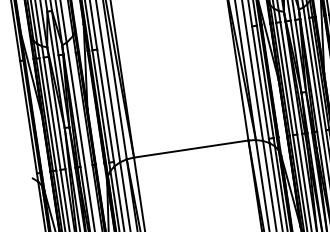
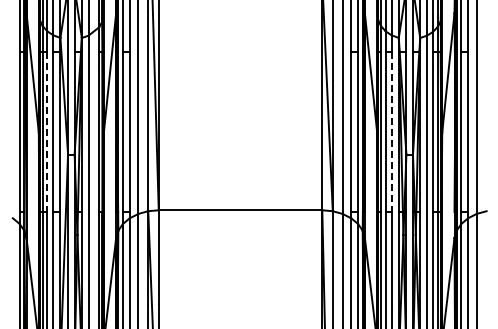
line: (288, 78) -> (391, 132), solid -> dashed
line: (48, 114) -> (47, 132), solid -> dashed

